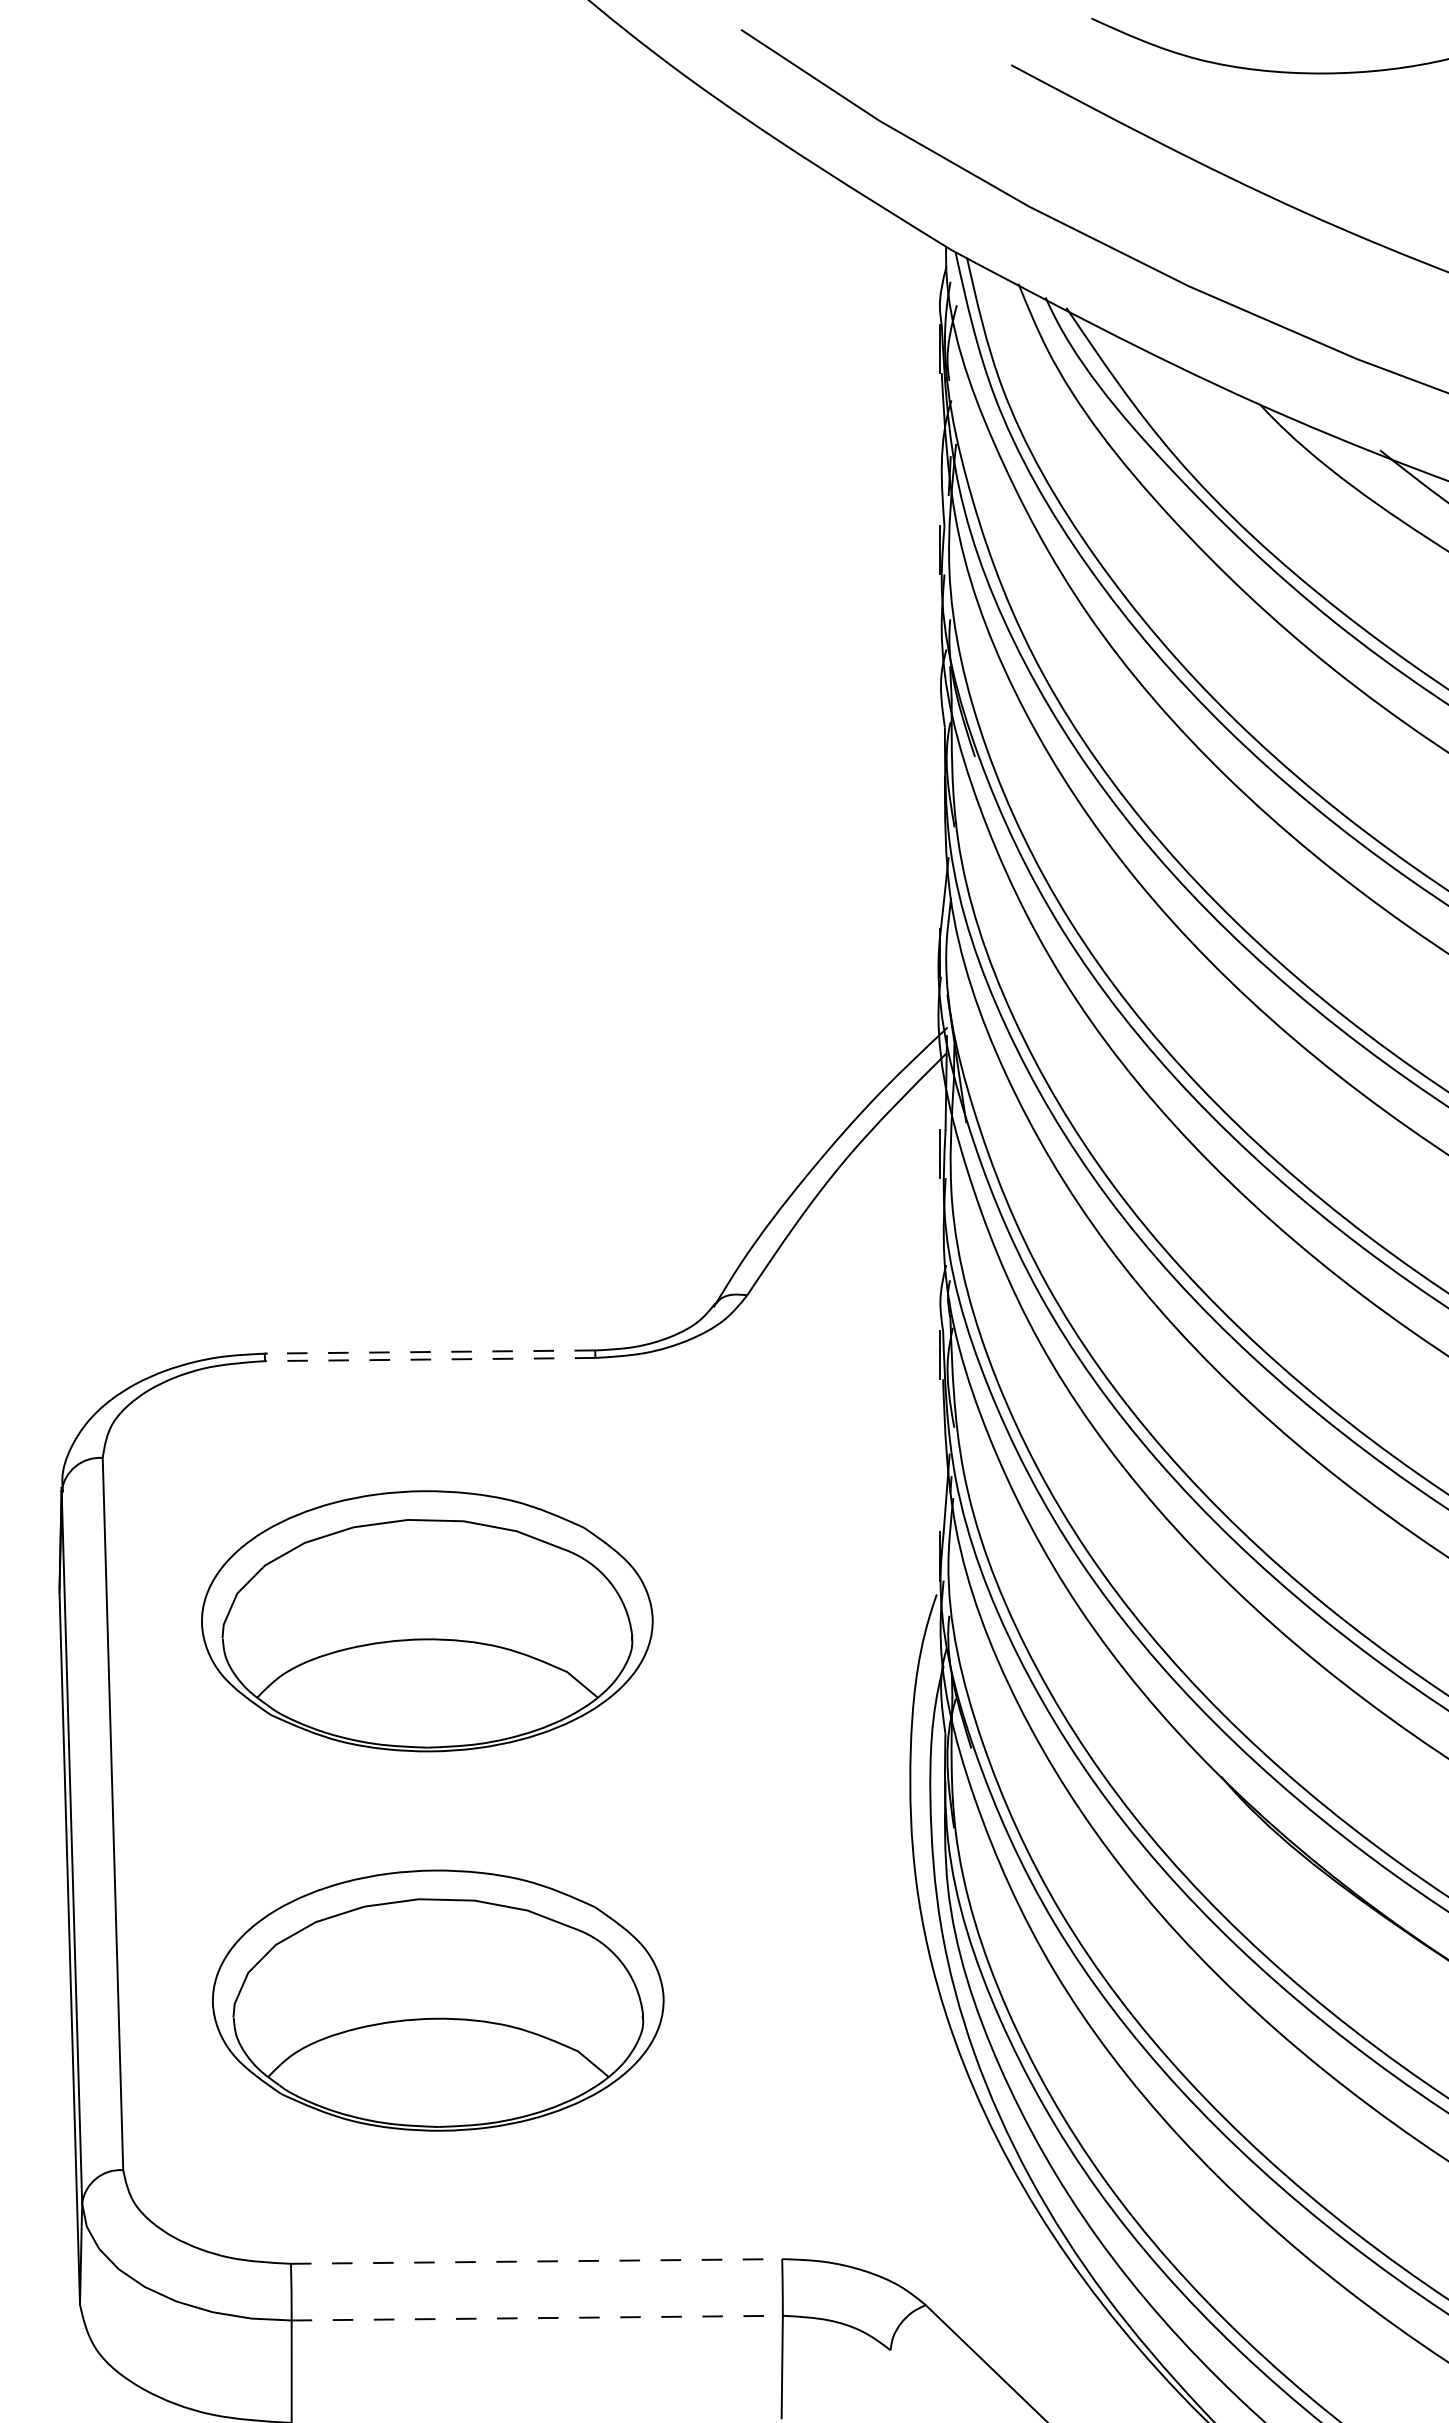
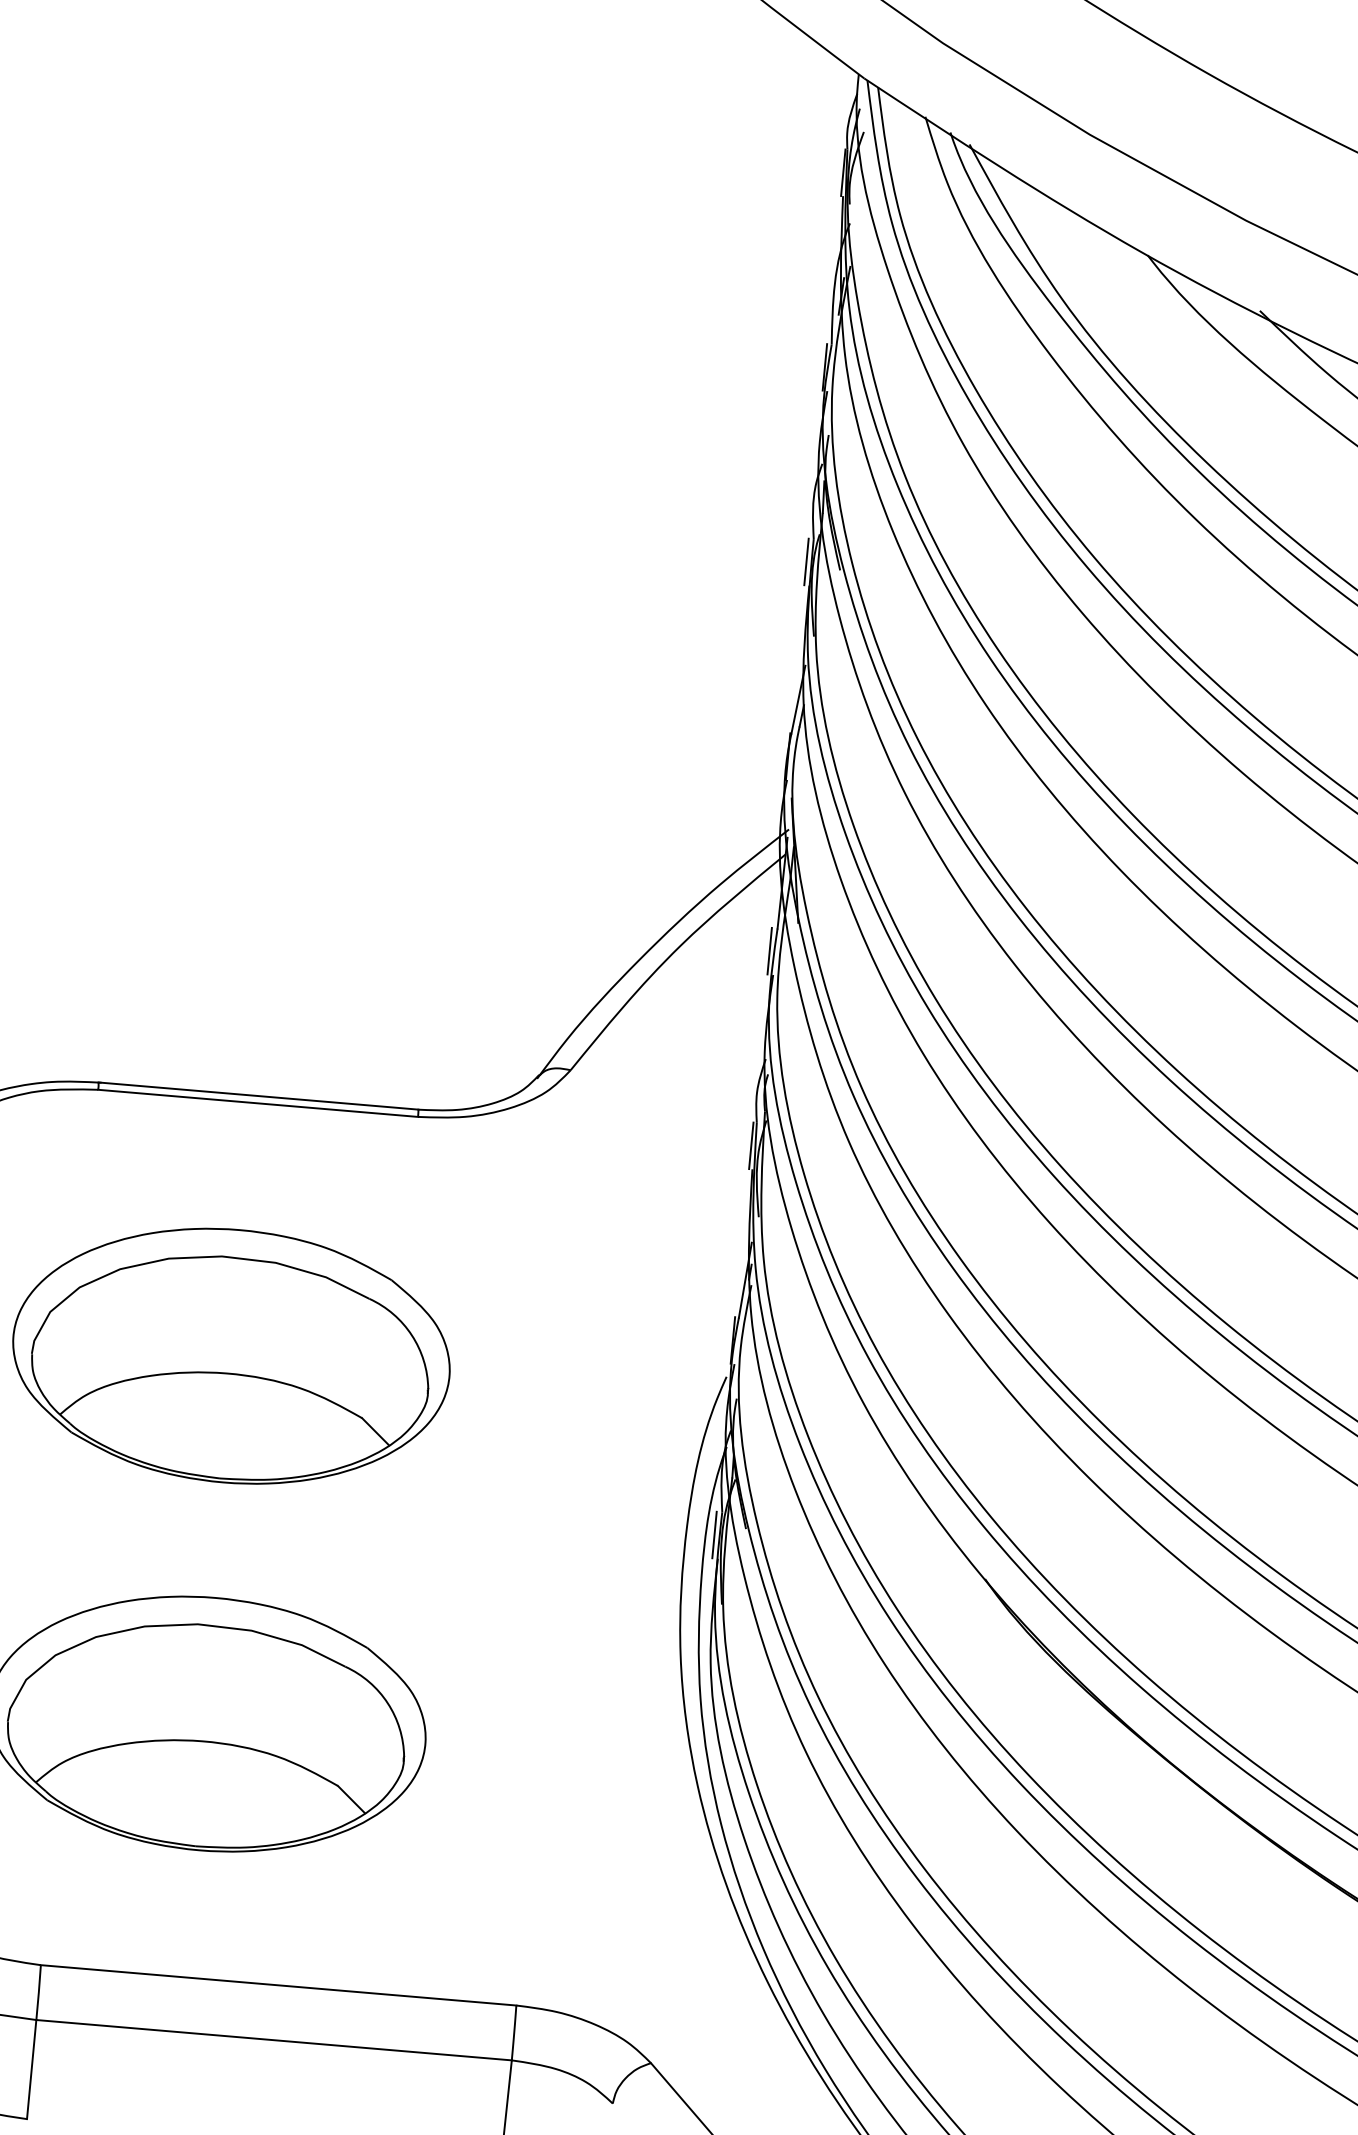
line: (939, 751) -> (806, 561), added
line: (429, 1352) -> (258, 1096), dashed -> solid
line: (429, 1359) -> (257, 1103), dashed -> solid
line: (939, 1757) -> (714, 1534), added
line: (536, 2261) -> (278, 1985), dashed -> solid
line: (537, 2318) -> (274, 2040), dashed -> solid

